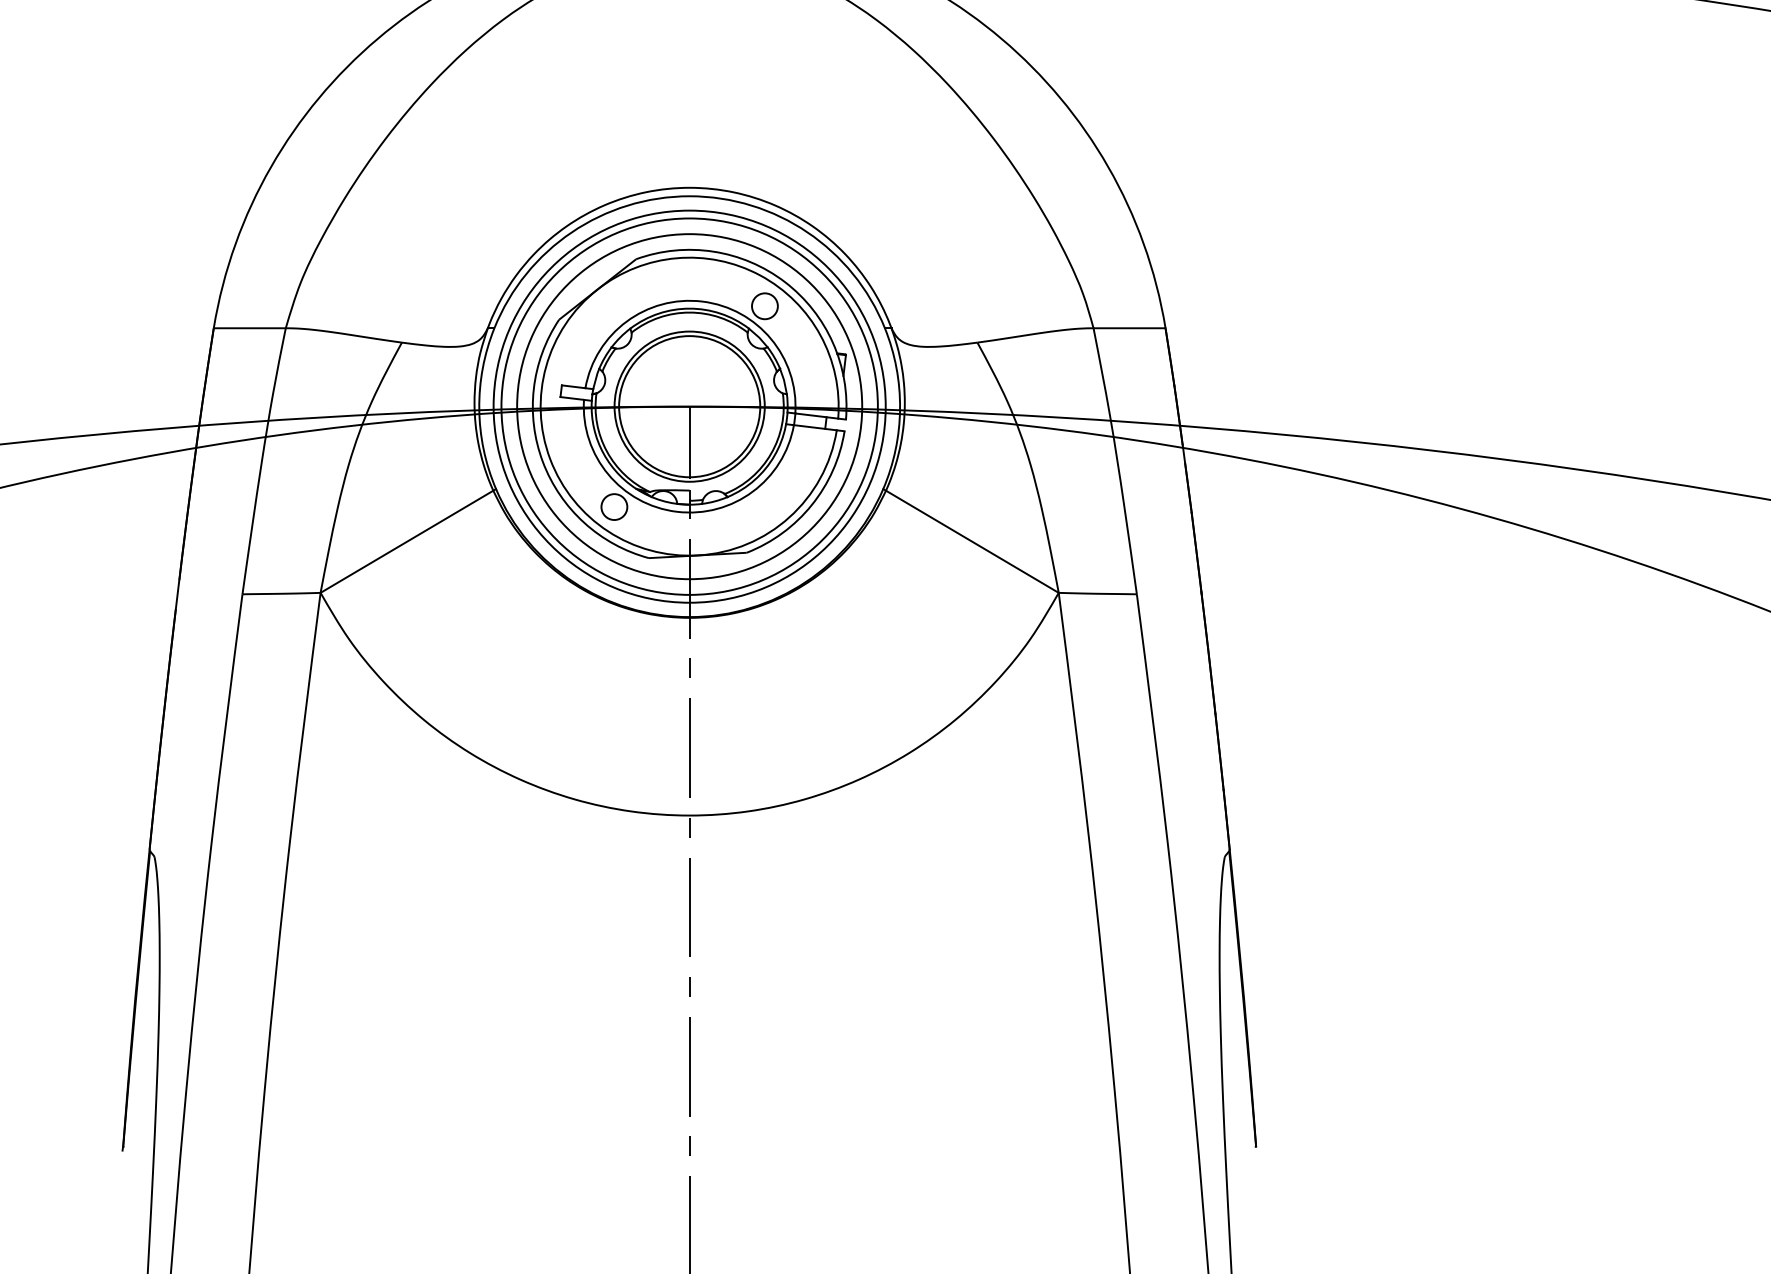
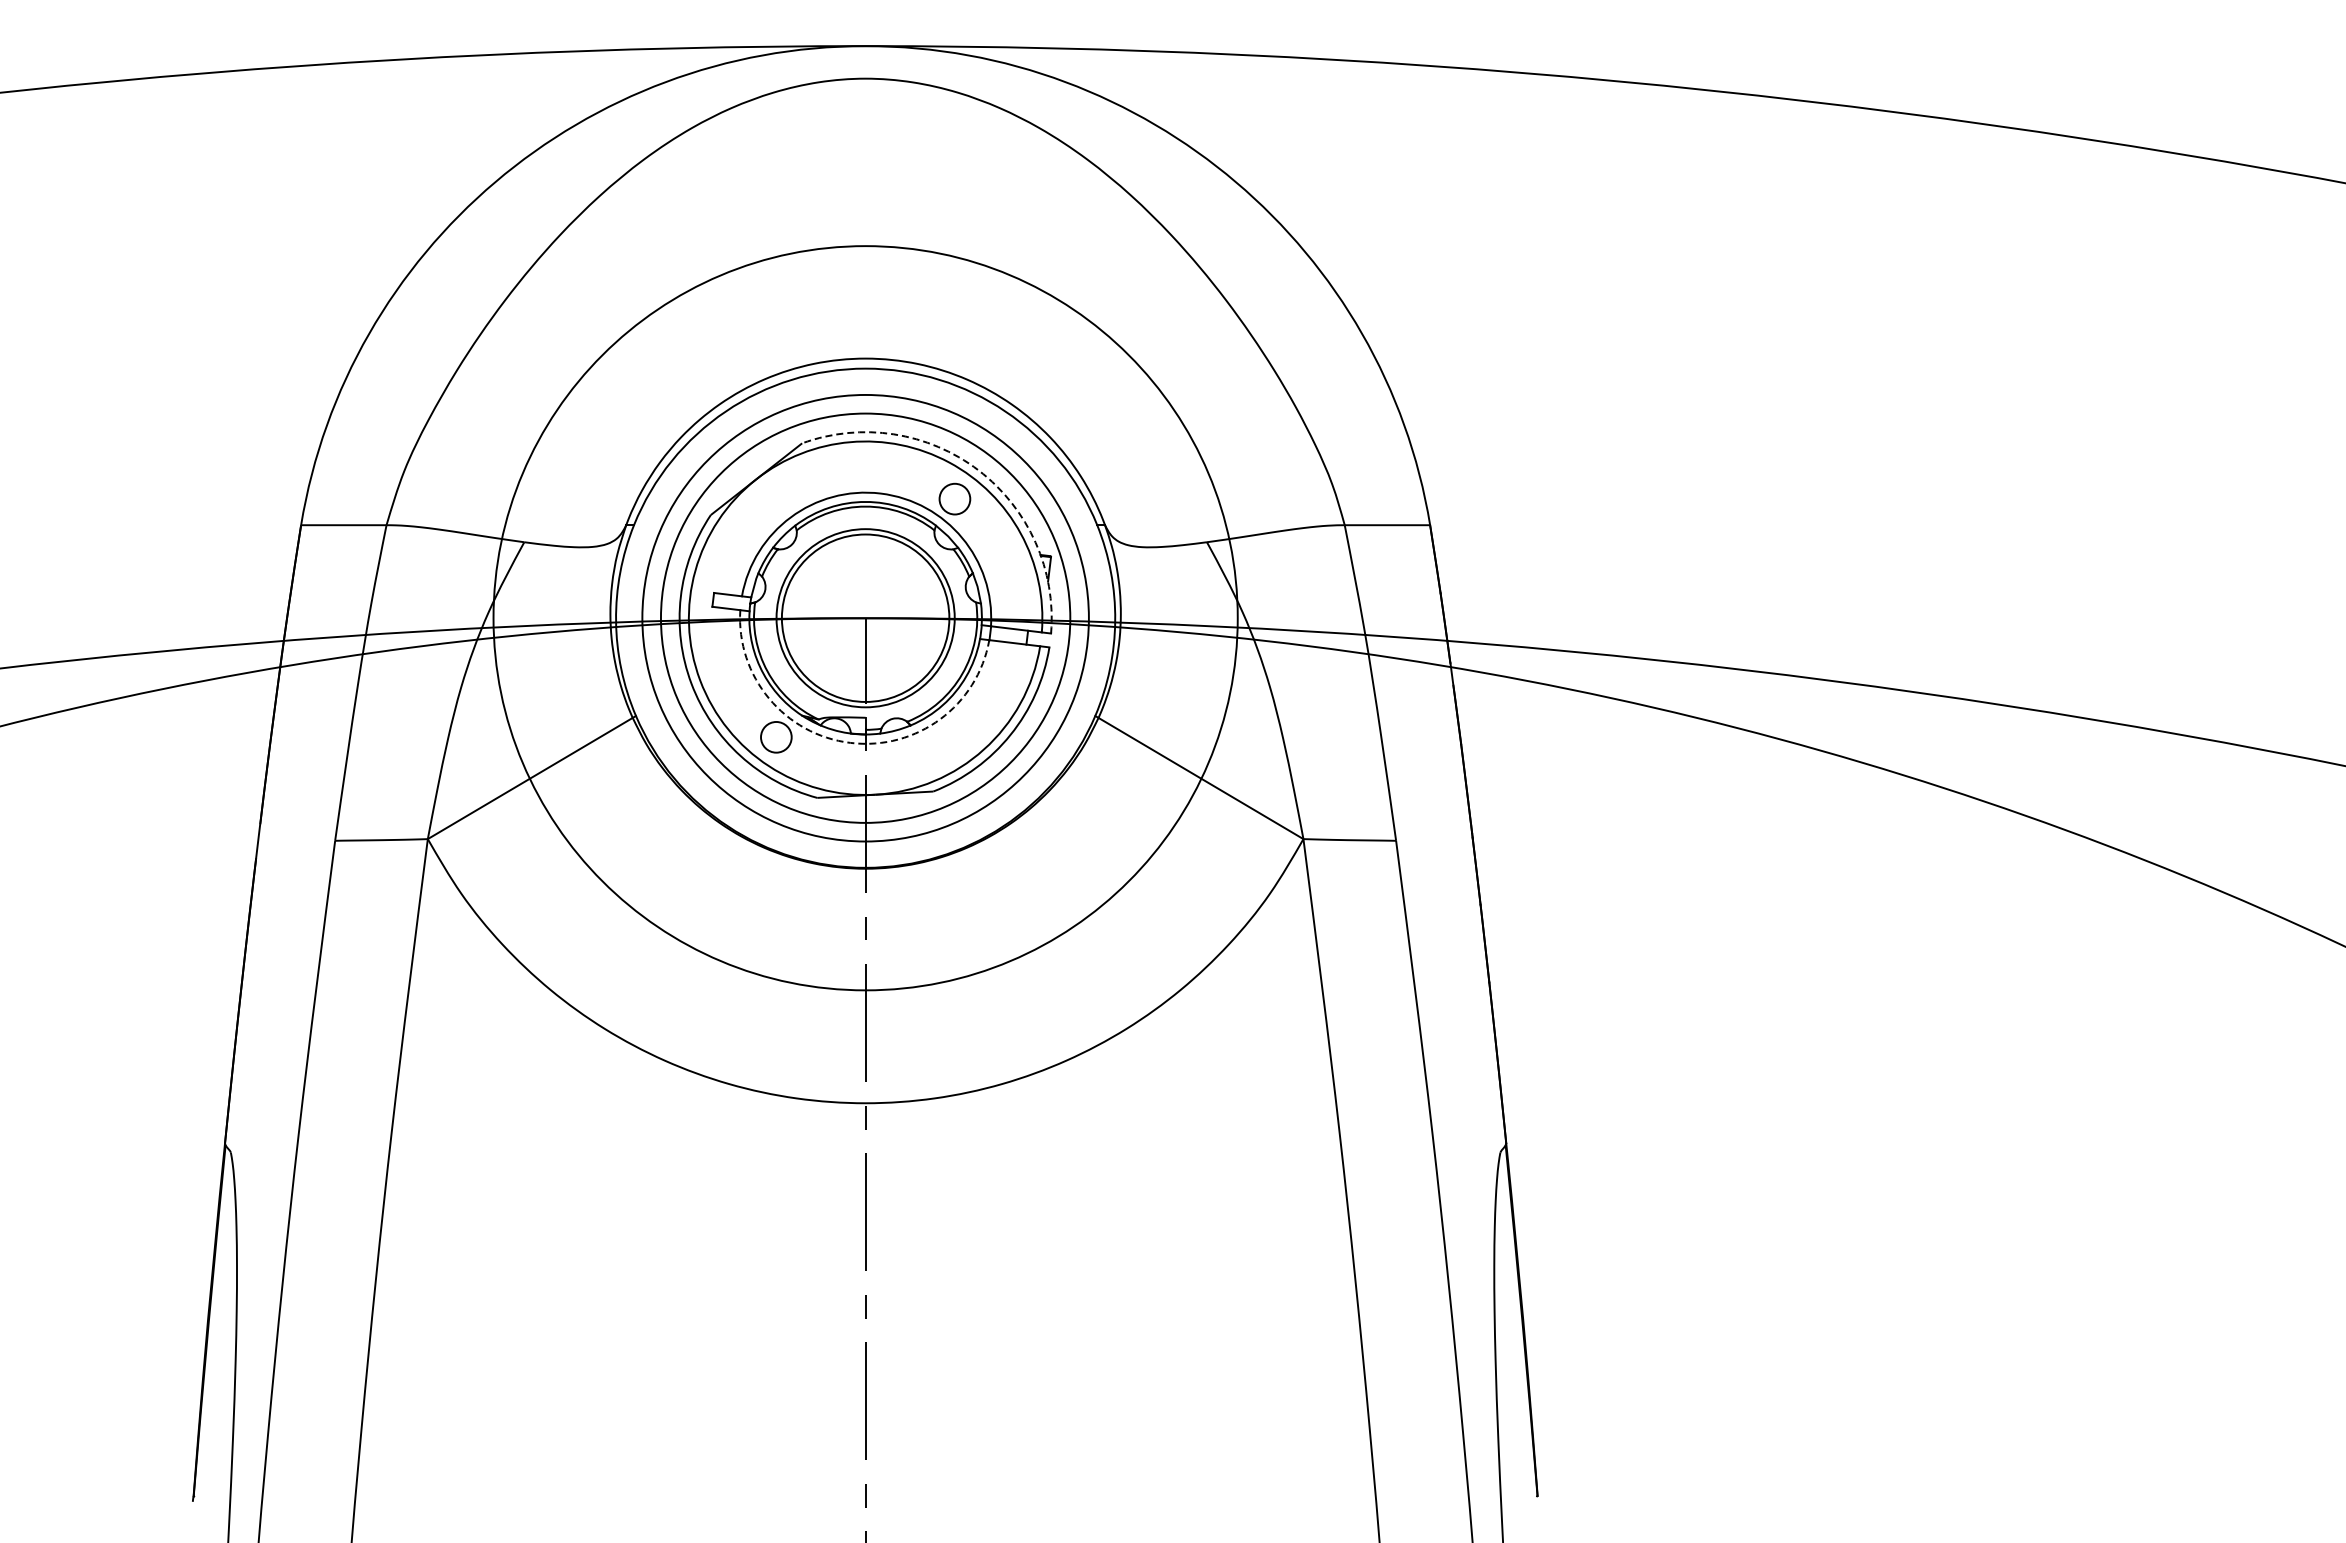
arc: (784, 282) -> (978, 470), solid -> dashed
circle: (689, 406) -> (865, 617), size x1.6
arc: (676, 511) -> (850, 742), solid -> dashed

